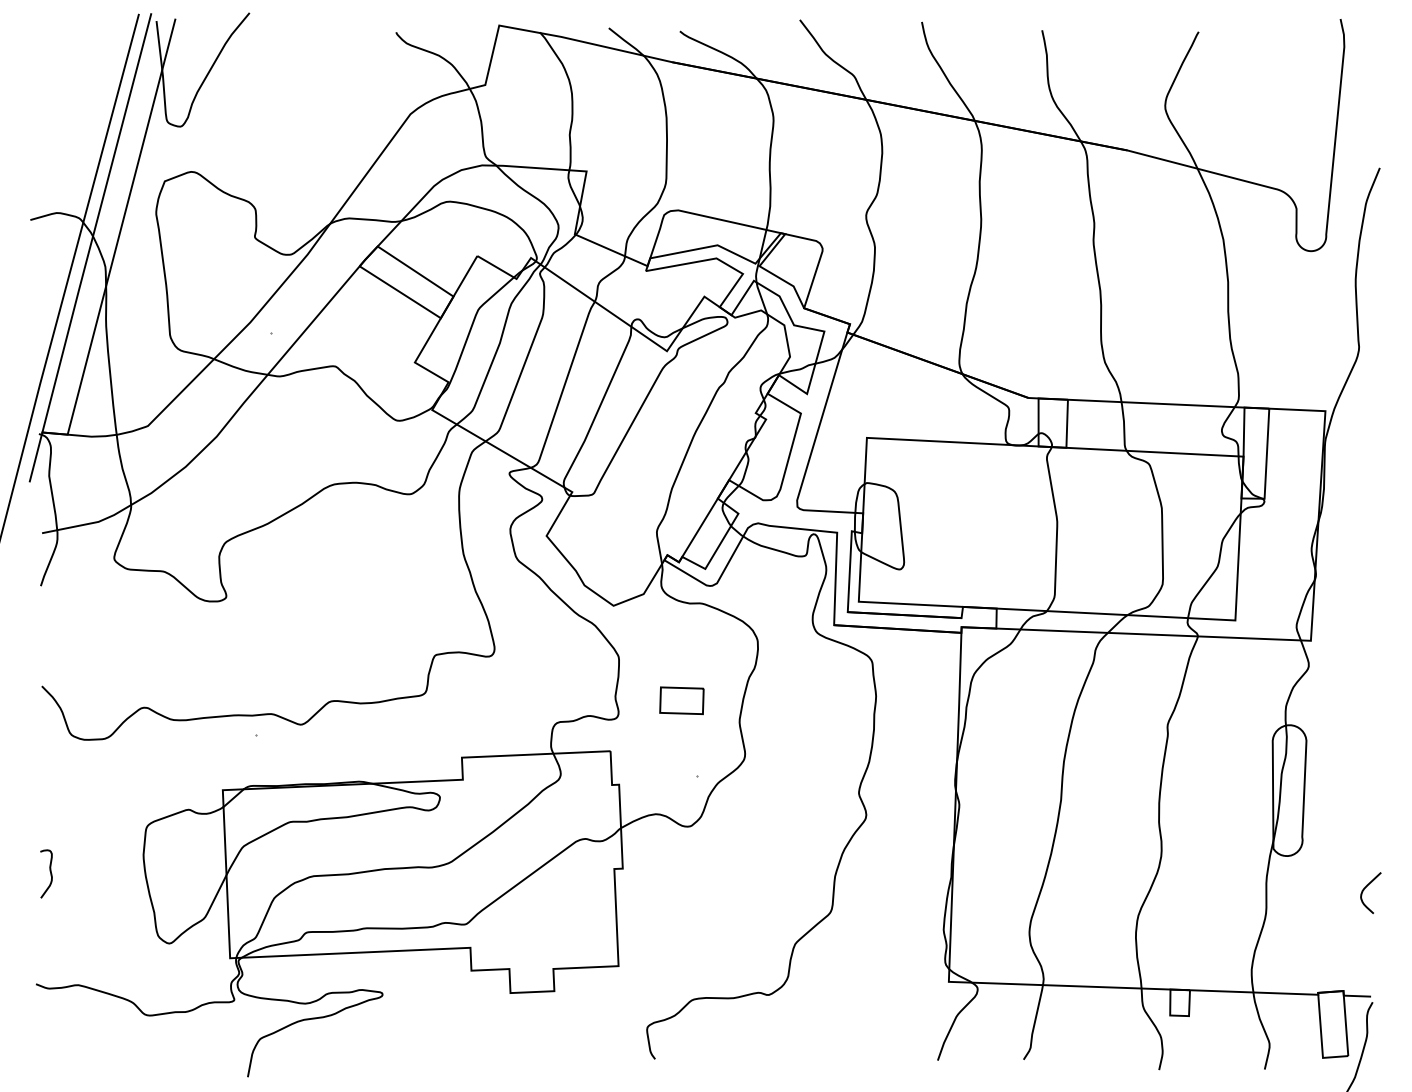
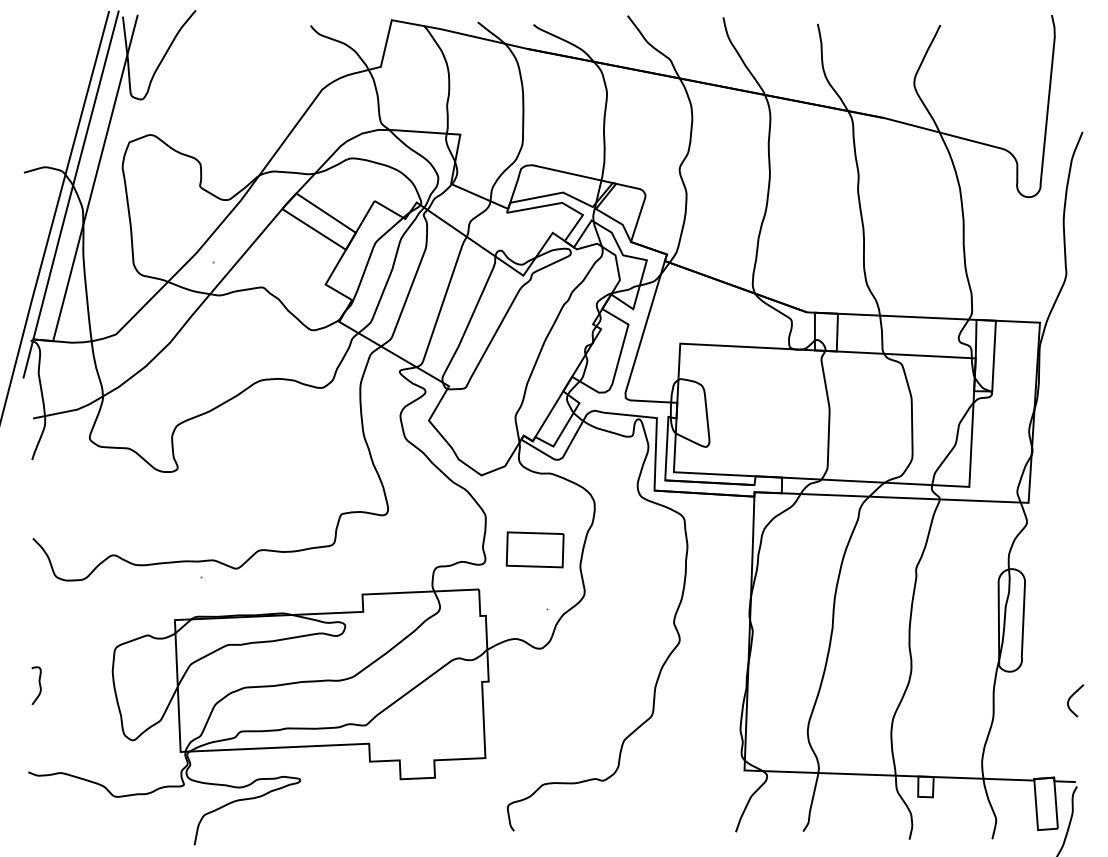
part: (681, 700) -> (534, 549), size x1.67

